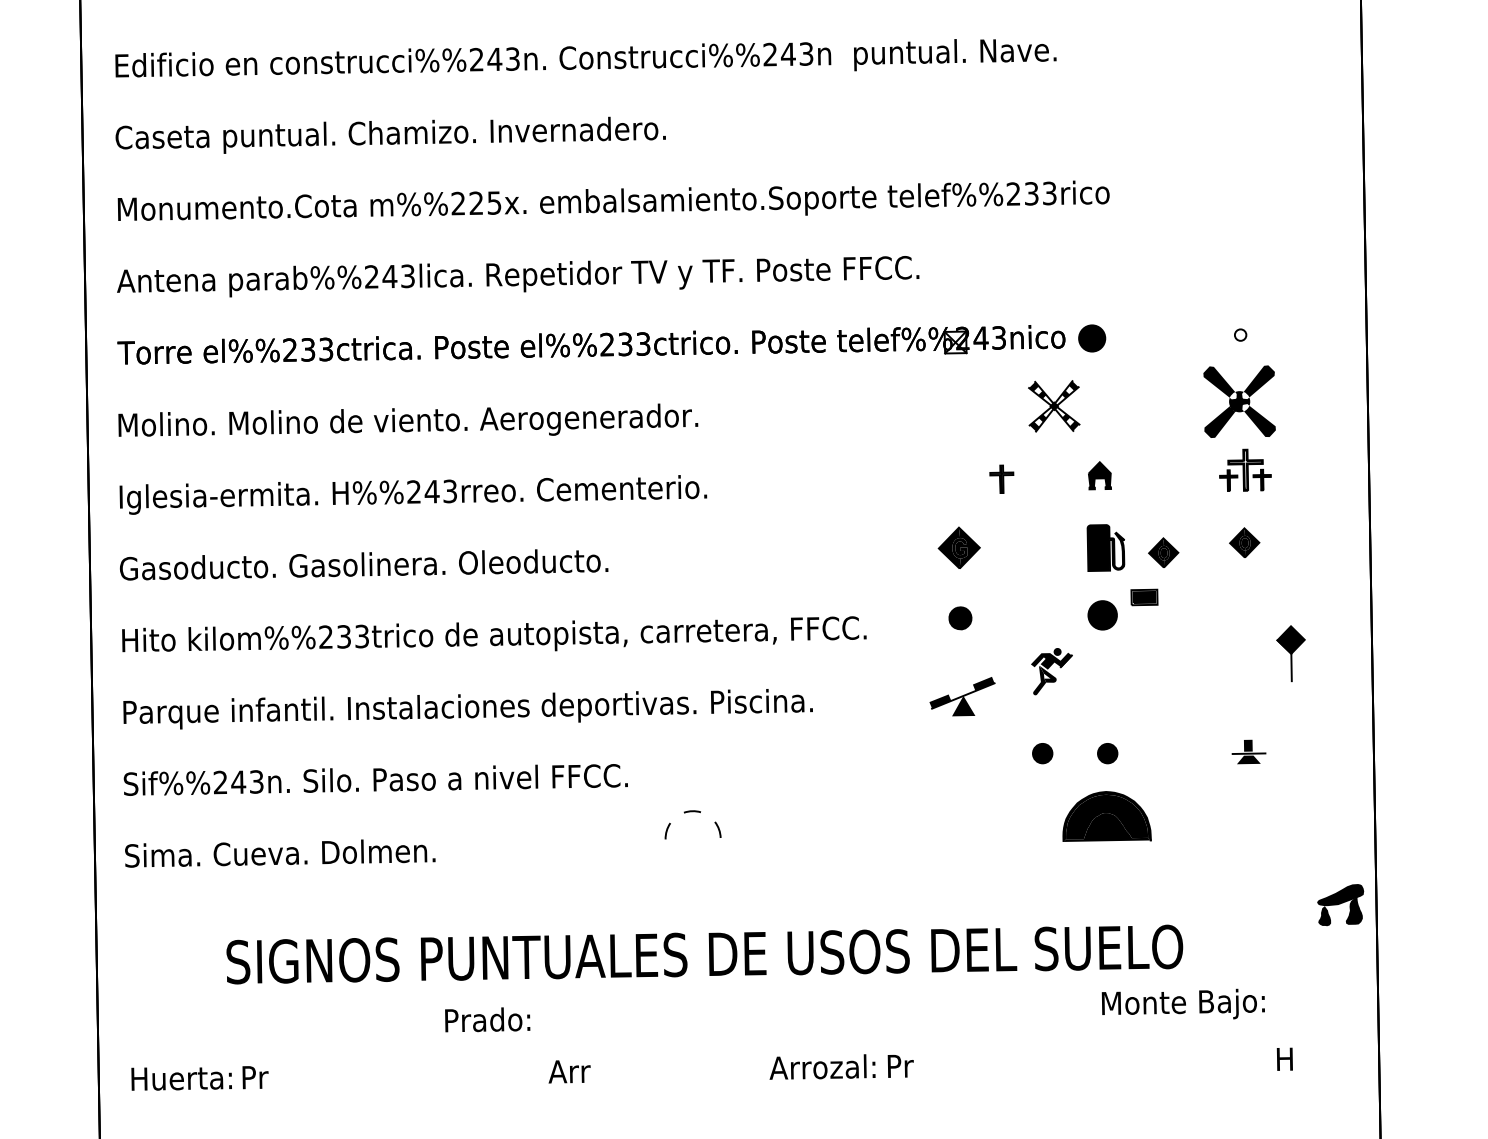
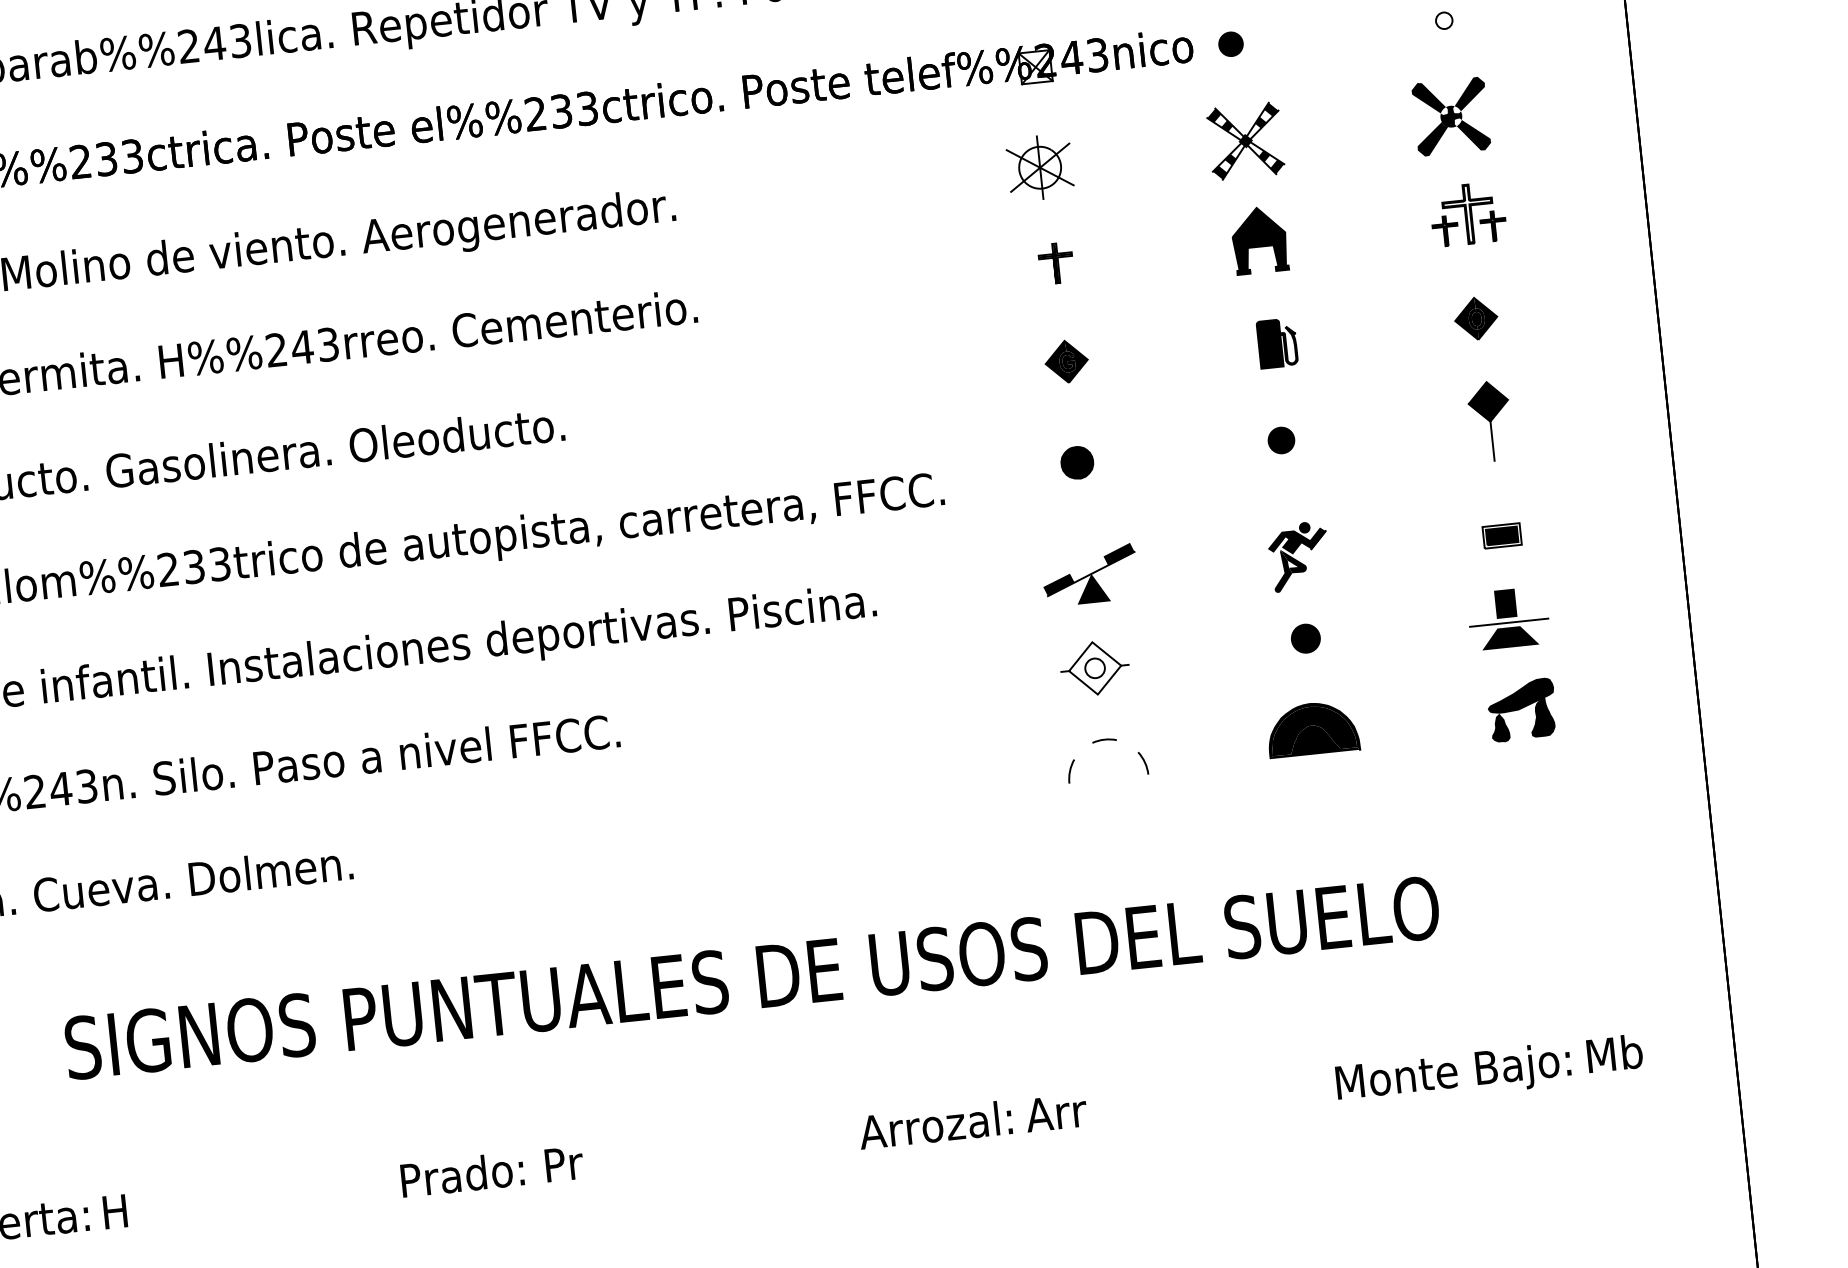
part: (1091, 338) -> (1230, 44), size x0.62
part: (1239, 401) -> (1450, 116), size x0.71
part: (1054, 406) -> (1246, 141), moved
part: (952, 411) -> (1039, 166), added
part: (1099, 475) -> (1259, 240), size x1.67
part: (1001, 478) -> (1055, 262), moved
part: (958, 547) -> (1065, 361), size x0.71
part: (1105, 547) -> (1276, 342), size x0.71
part: (1163, 552) -> (1360, 342), removed
part: (1144, 597) -> (1502, 535), moved
part: (1102, 614) -> (1280, 439), size x0.62
part: (1290, 653) -> (1489, 421), moved
part: (1051, 671) -> (1298, 556), moved
part: (1248, 751) -> (1507, 617), size x1.67
part: (1042, 753) -> (1212, 646), removed
part: (959, 761) -> (1093, 668), added
part: (692, 812) -> (1104, 741), moved
part: (1107, 816) -> (1313, 729), size x0.71
part: (1340, 905) -> (1521, 710), moved
text: (1182, 1003) -> (1452, 1073), moved
text: (487, 1019) -> (462, 1174), moved
text: (1297, 1058) -> (1616, 1052), H -> Mb
text: (906, 1065) -> (1056, 1112), Pr -> Arr
text: (569, 1071) -> (572, 1163), Arr -> Pr
text: (256, 1077) -> (123, 1210), Pr -> H

